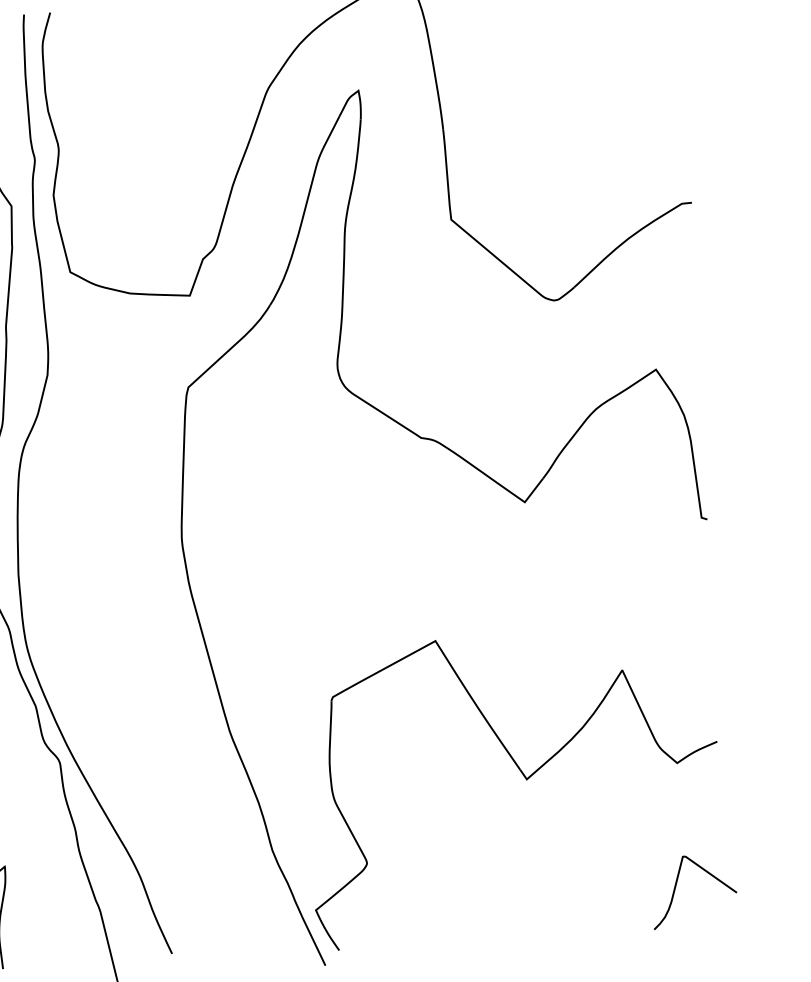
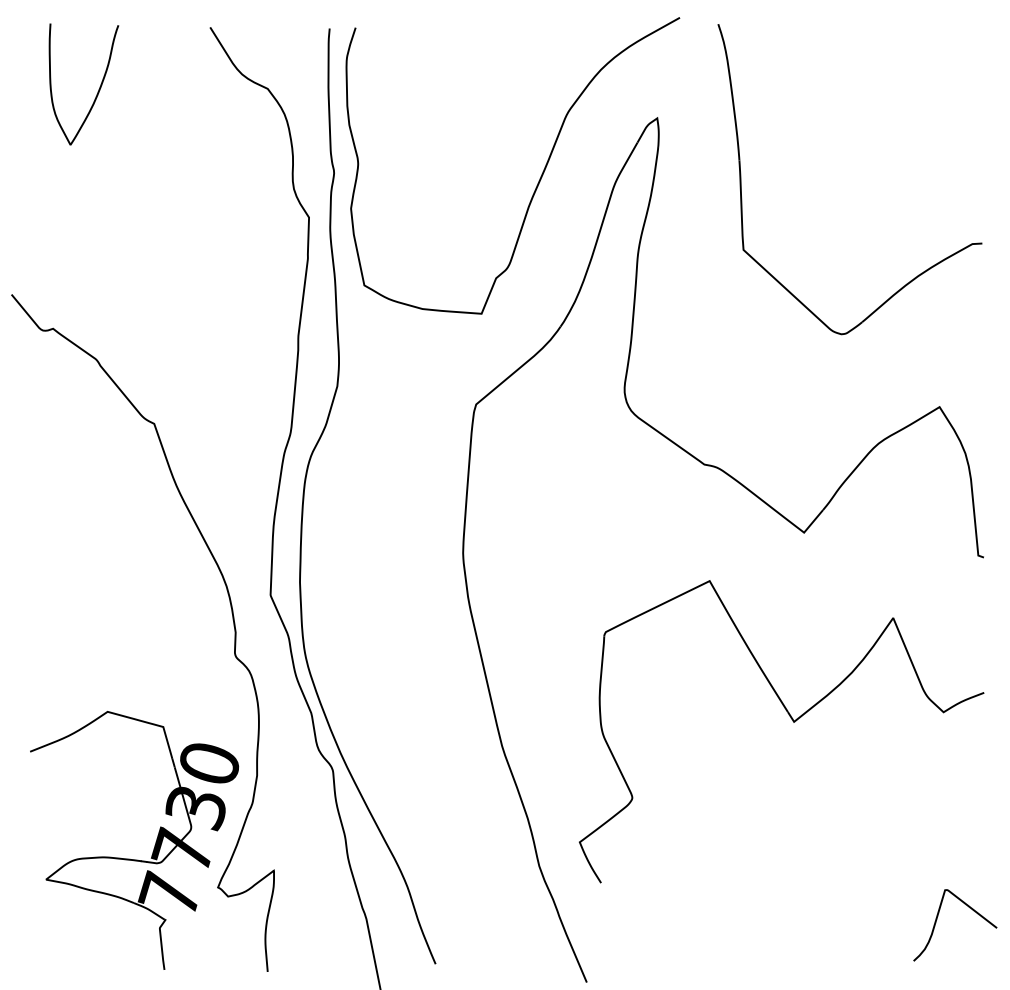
part: (525, 779) -> (792, 721), moved

